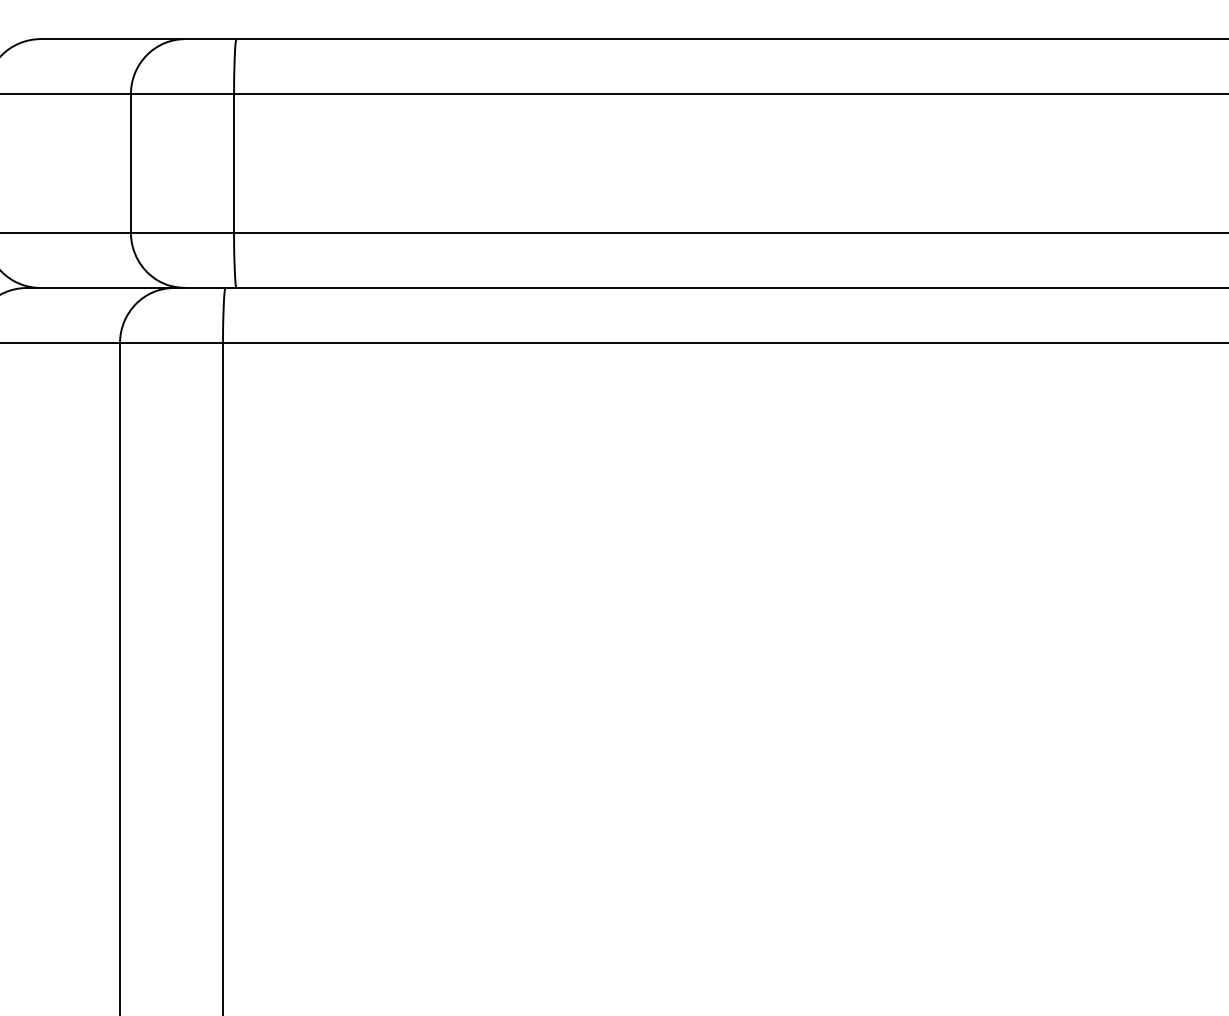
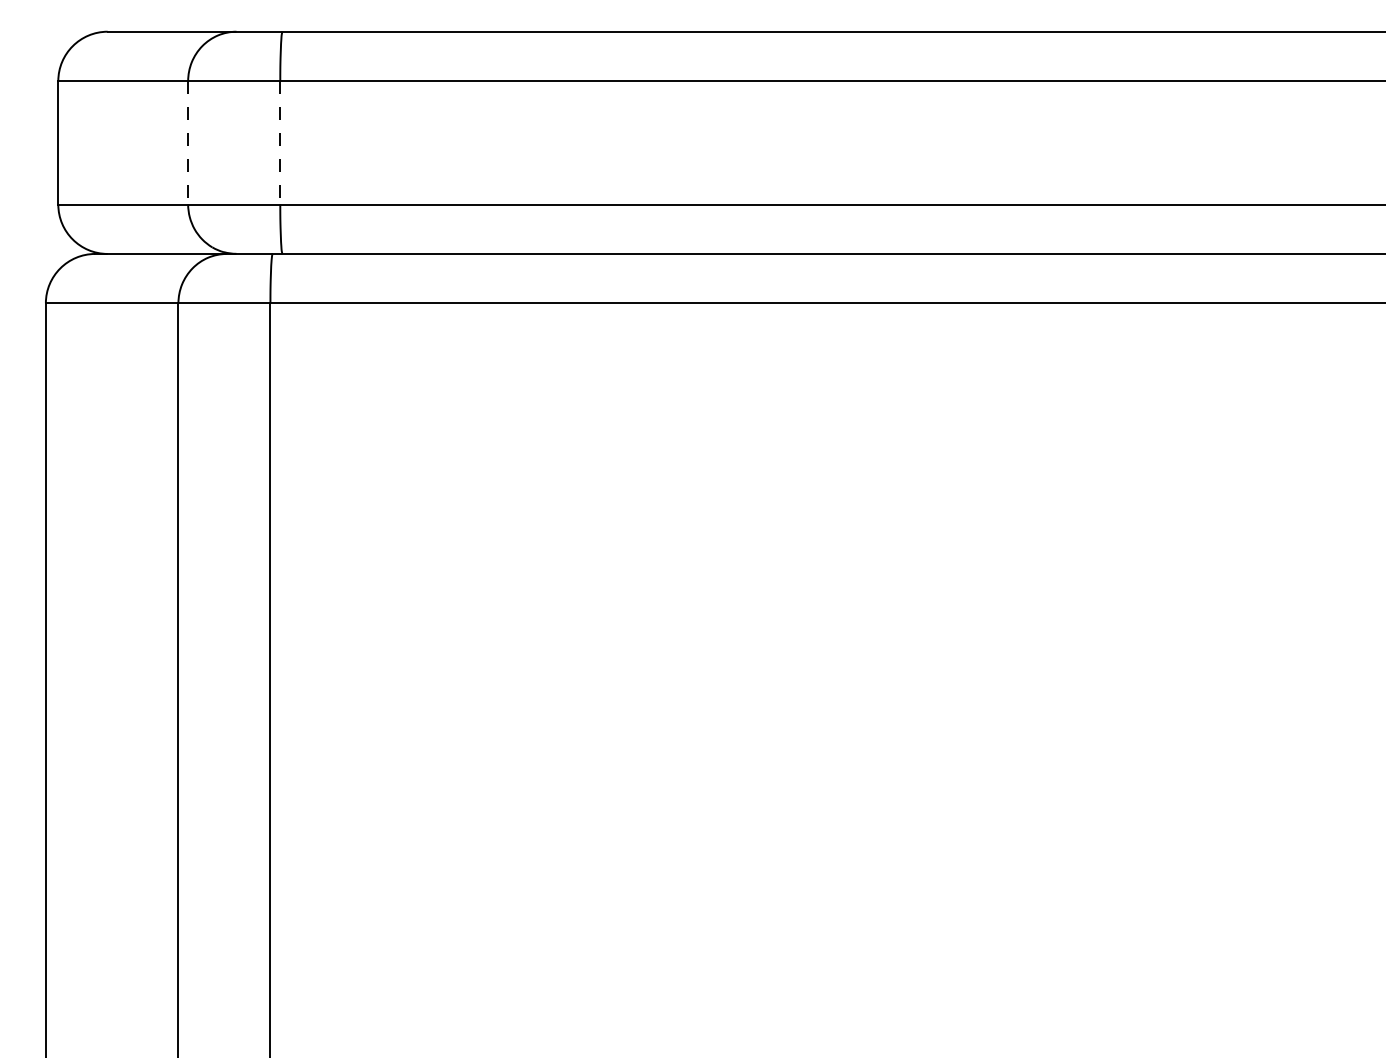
line: (131, 163) -> (188, 142), solid -> dashed
line: (234, 163) -> (280, 142), solid -> dashed

